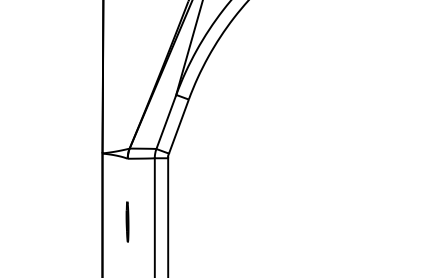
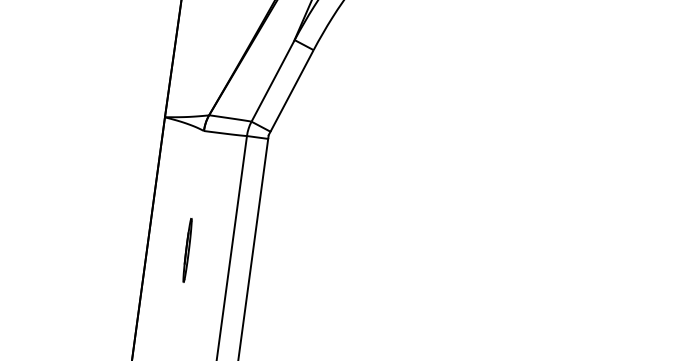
line: (127, 221) -> (187, 249), moved

